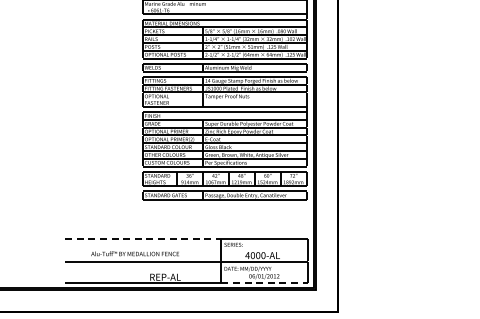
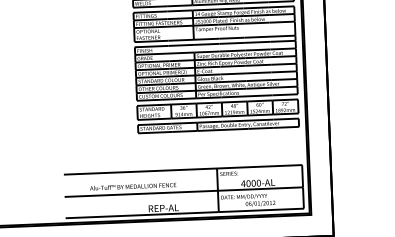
line: (143, 238) -> (140, 171), dashed -> solid
line: (264, 283) -> (261, 210), dashed -> solid

